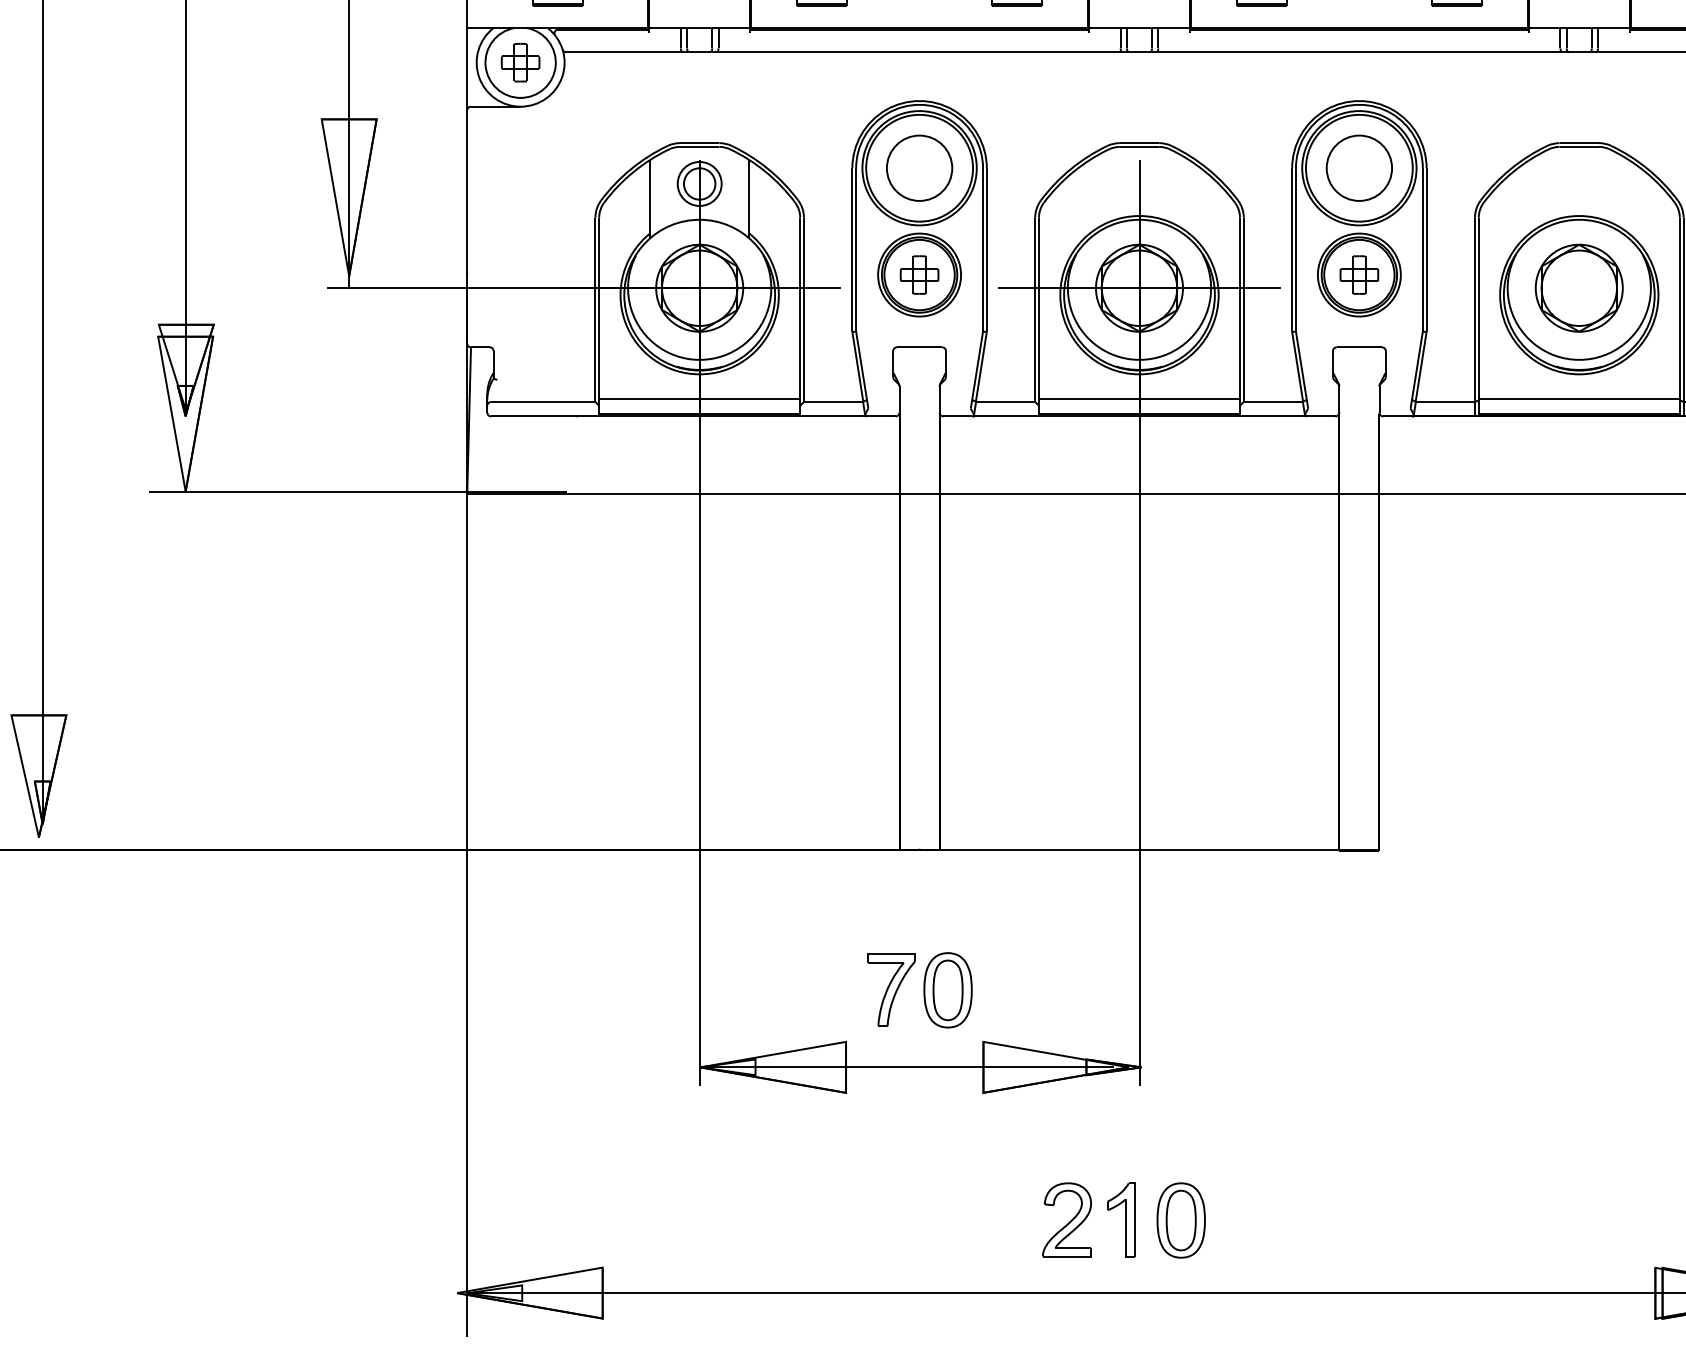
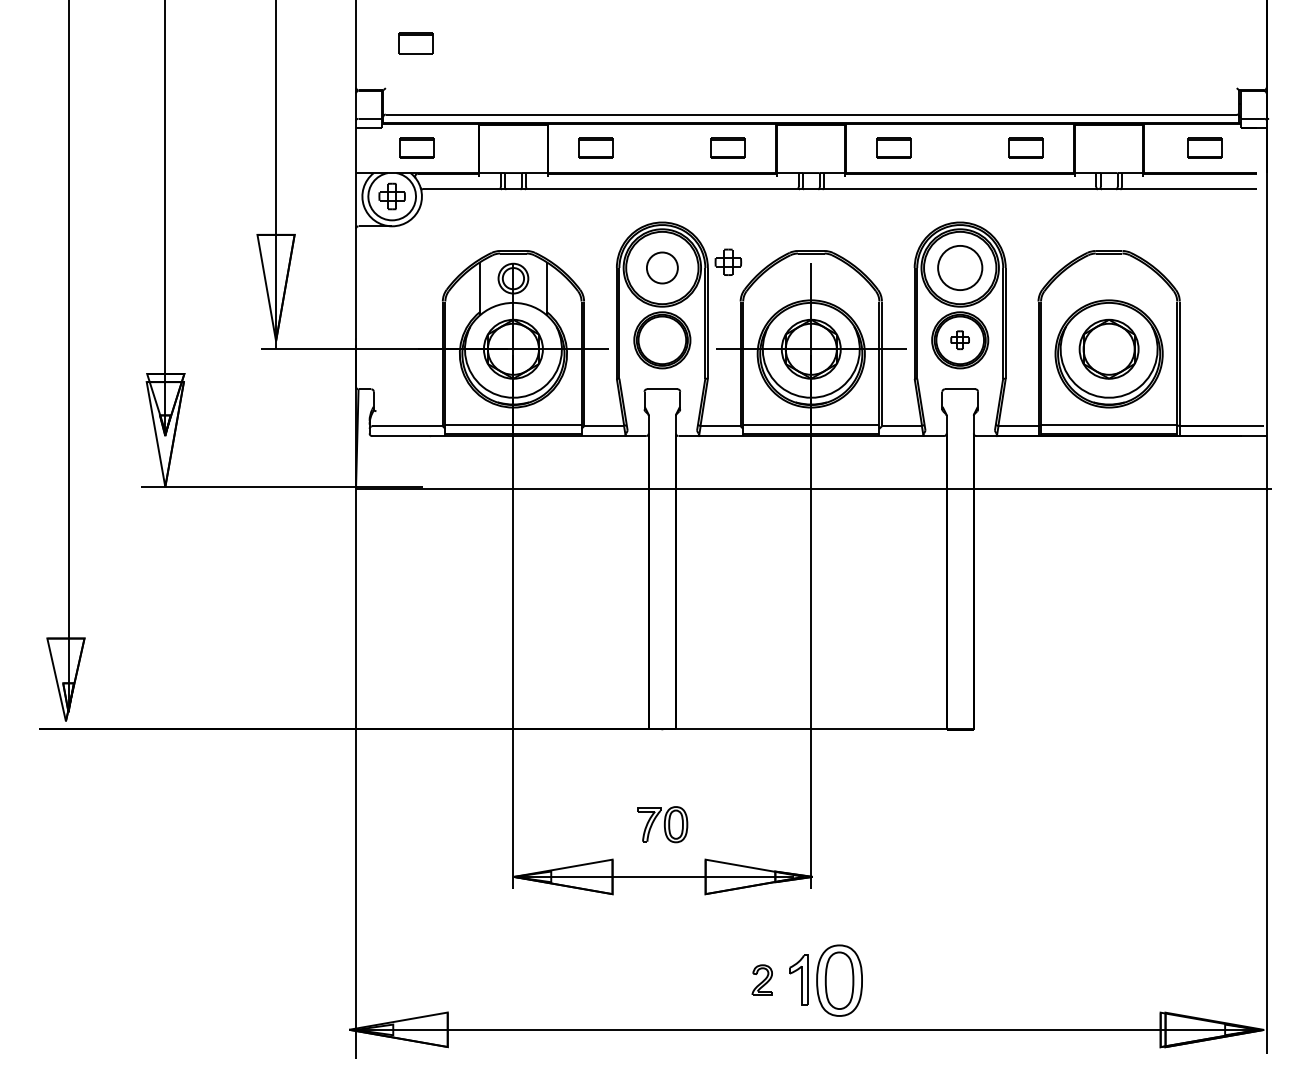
part: (919, 167) -> (662, 267), size x0.7
part: (919, 273) -> (728, 261), moved
part: (1358, 273) -> (959, 339), size x0.7
part: (919, 989) -> (662, 824), size x0.7
part: (1067, 1218) -> (762, 979), size x0.6
part: (1181, 1220) -> (839, 980), size x1.4

